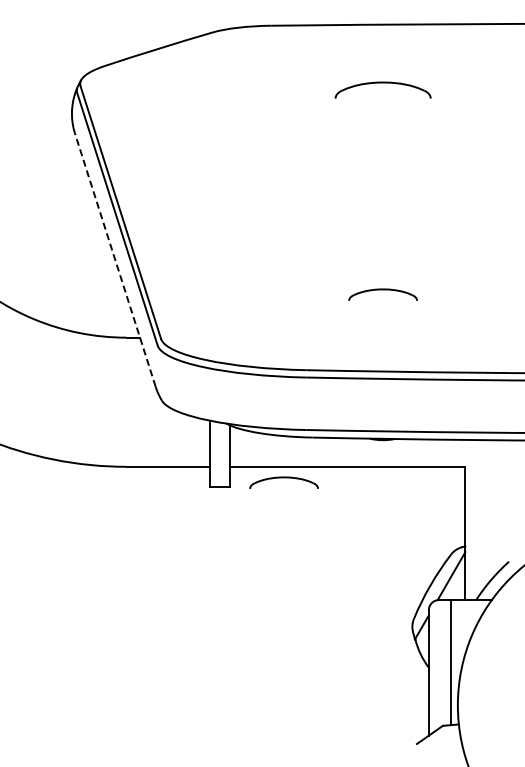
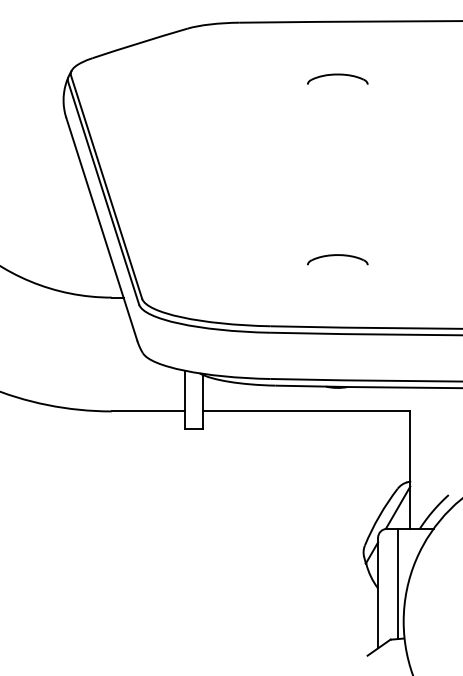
part: (382, 89) -> (337, 78), size x0.71
line: (115, 260) -> (101, 229), dashed -> solid
part: (283, 482) -> (250, 425), removed

